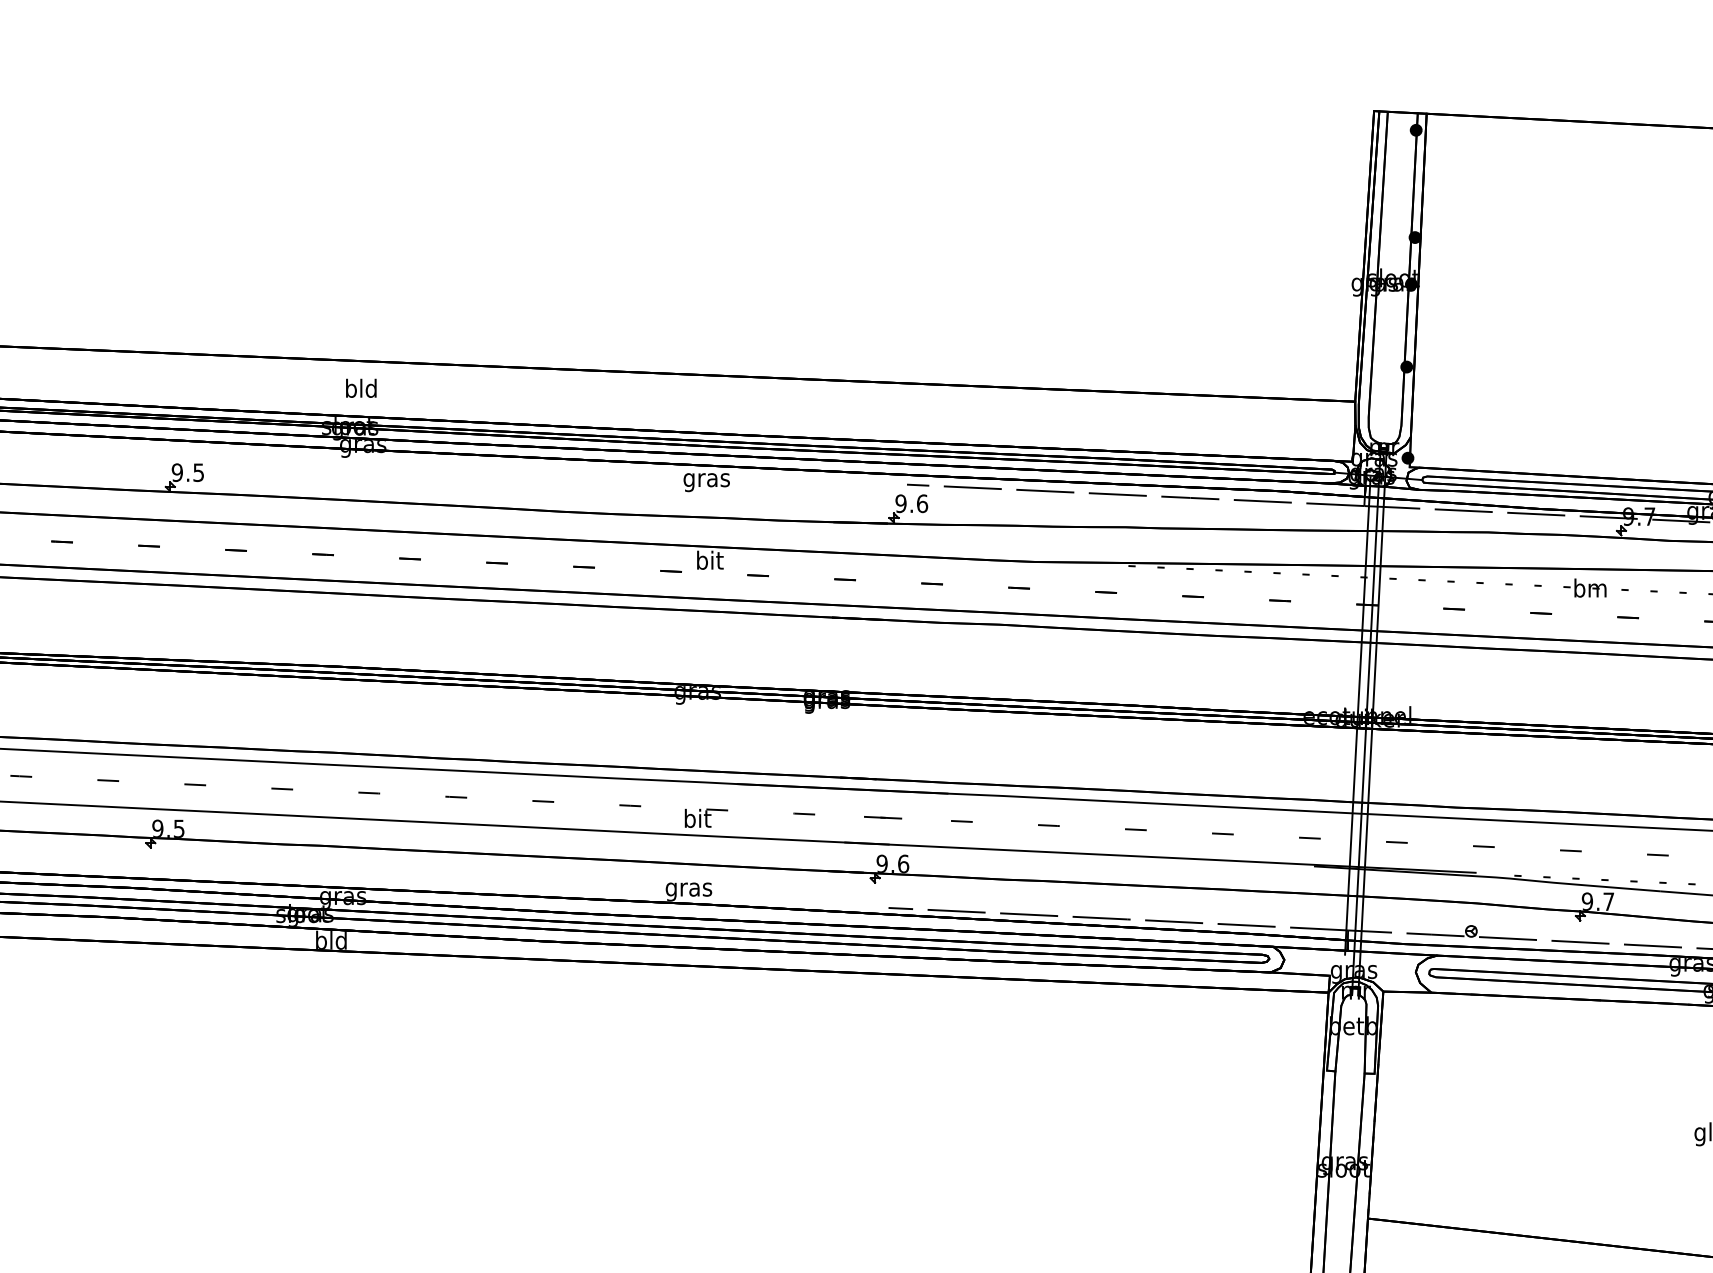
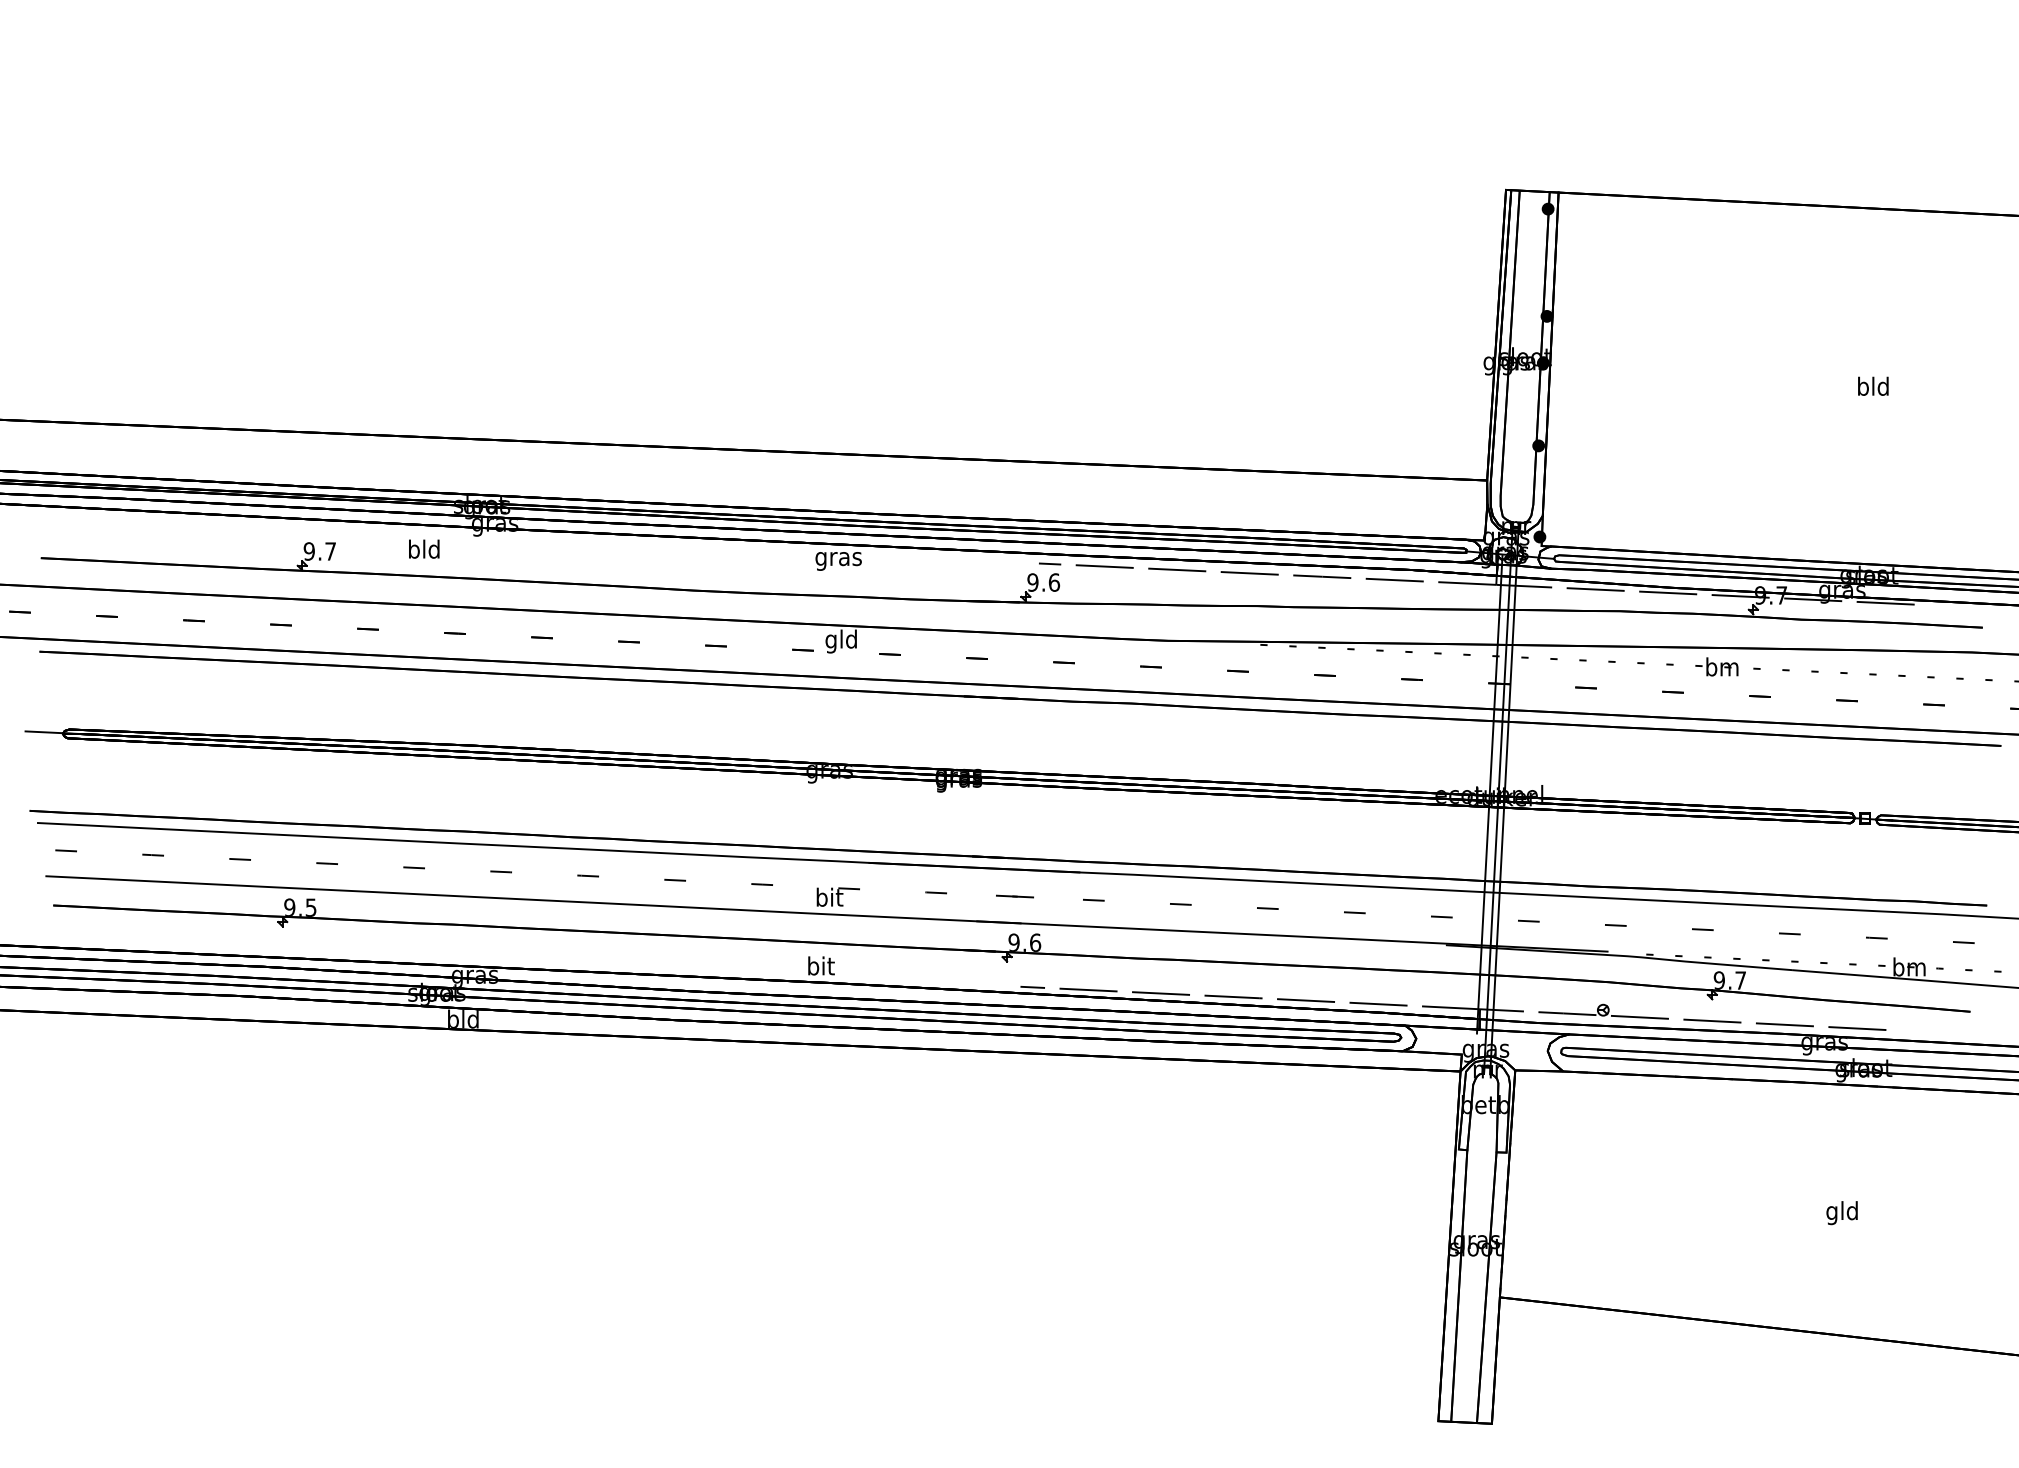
text: (361, 387) -> (424, 548), moved
text: (198, 472) -> (330, 551), 9.5 -> 9.7
text: (708, 562) -> (840, 641), bit -> gld
text: (688, 889) -> (820, 968), gras -> bit

